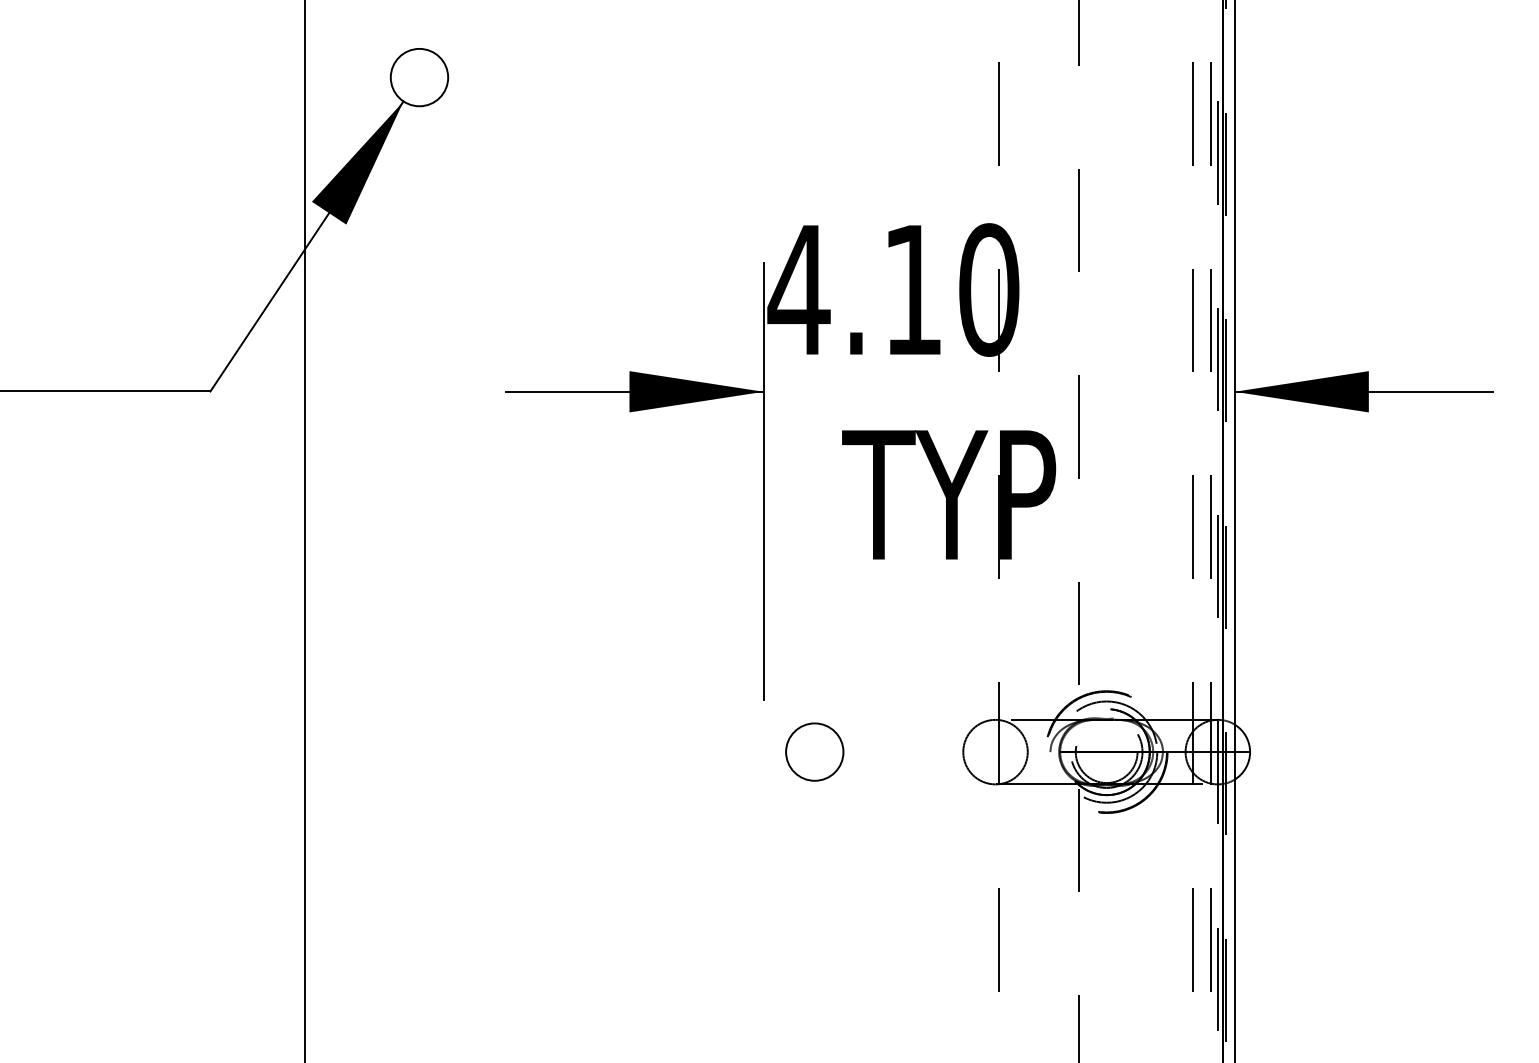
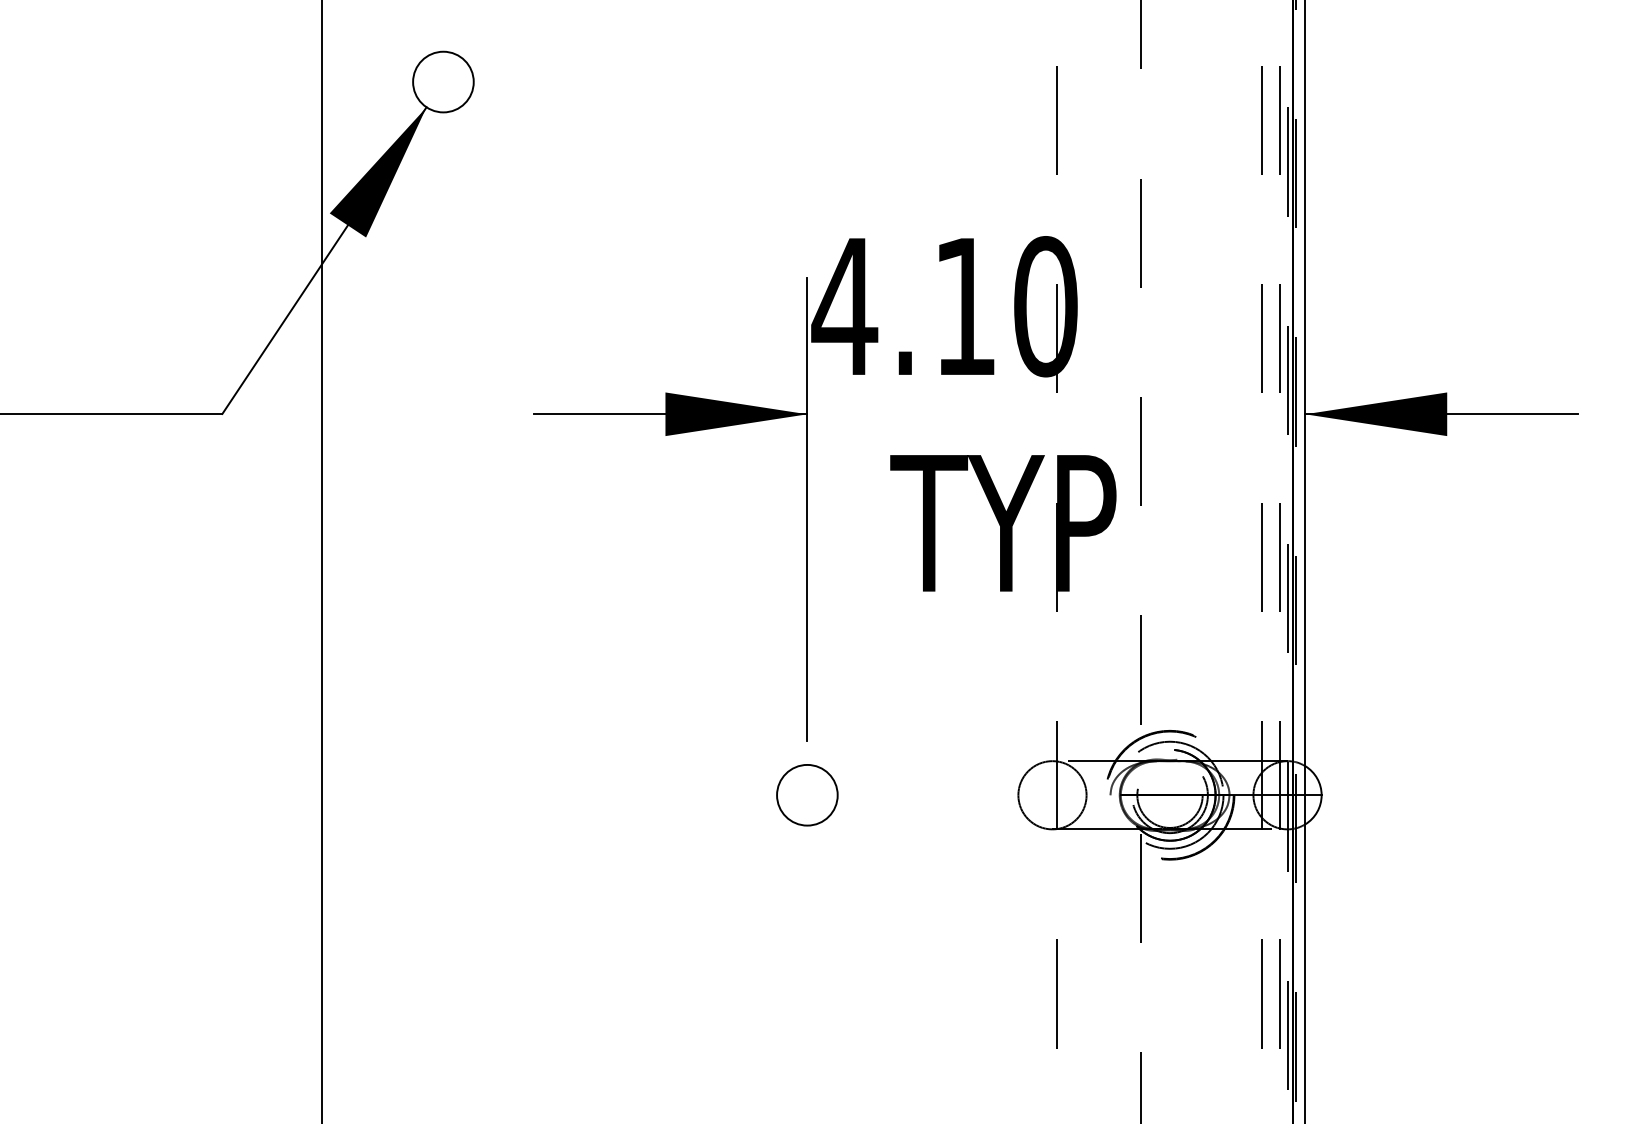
circle: (814, 752) -> (807, 795), moved

